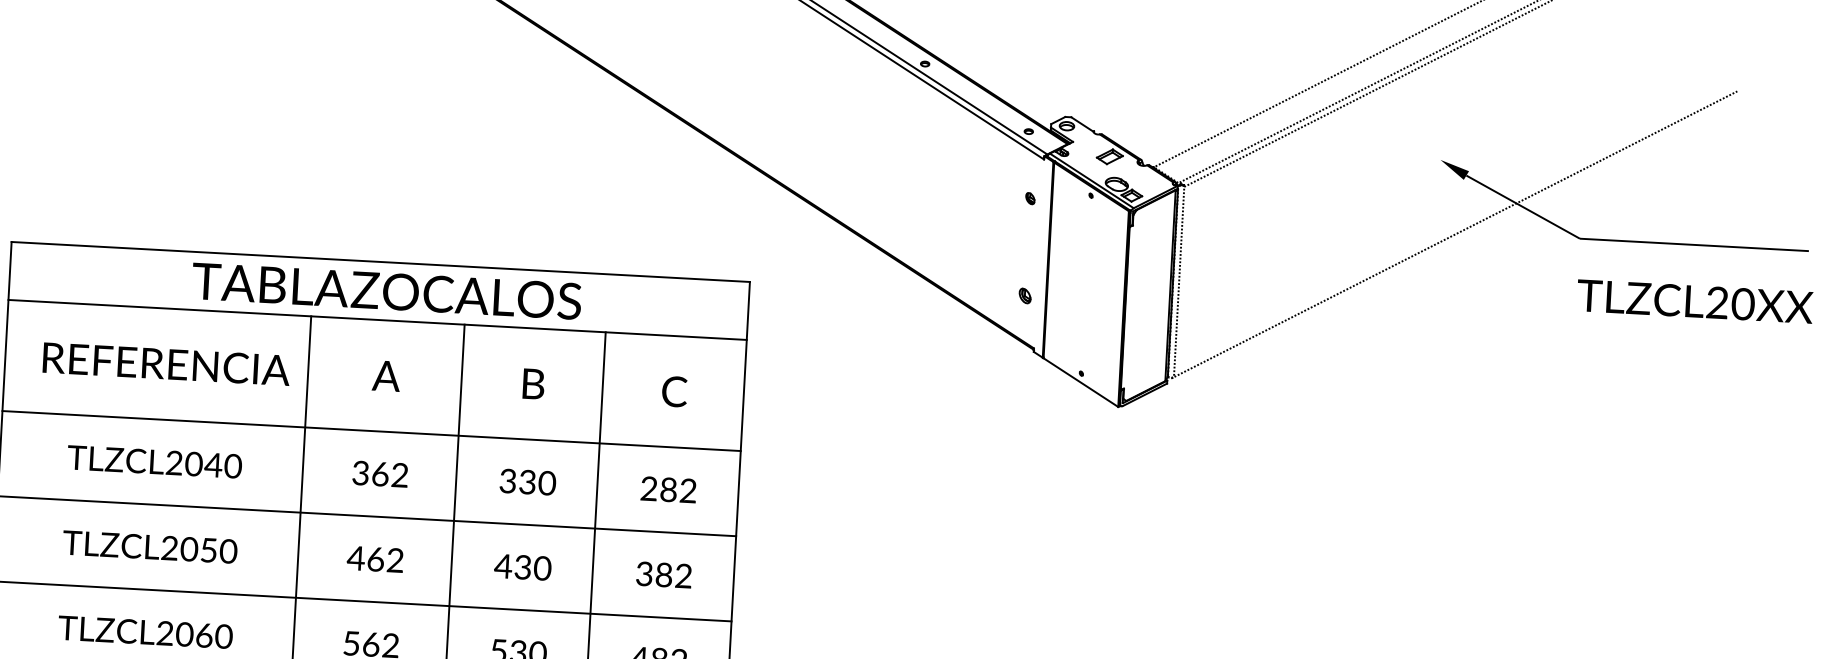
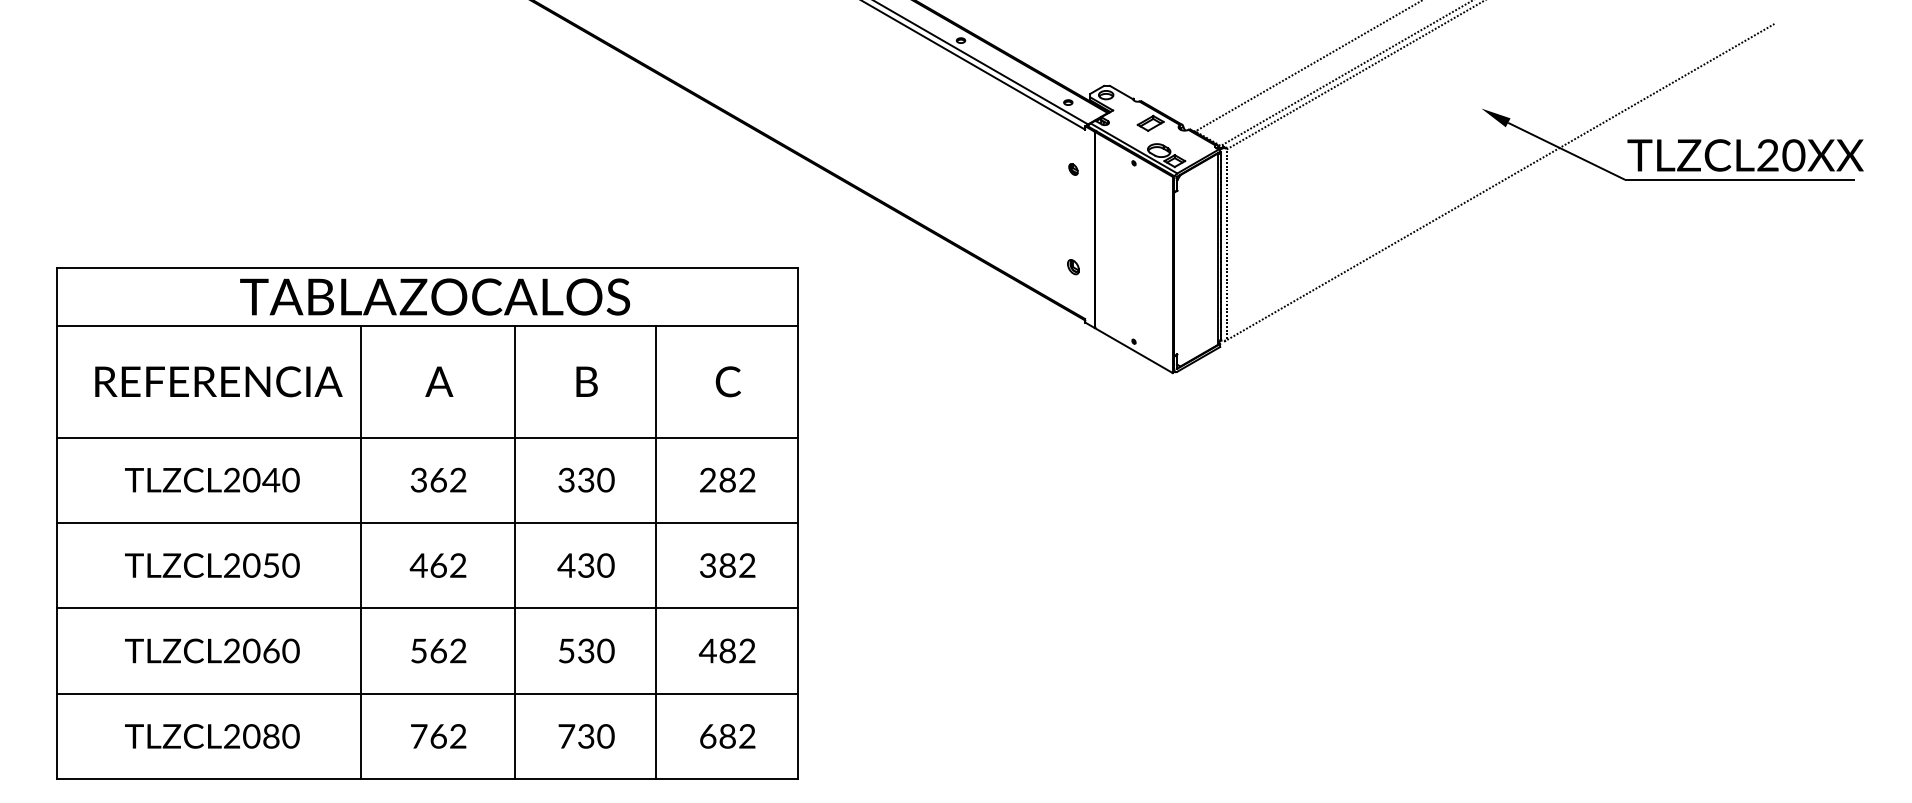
text: (1694, 301) -> (1745, 155), moved

